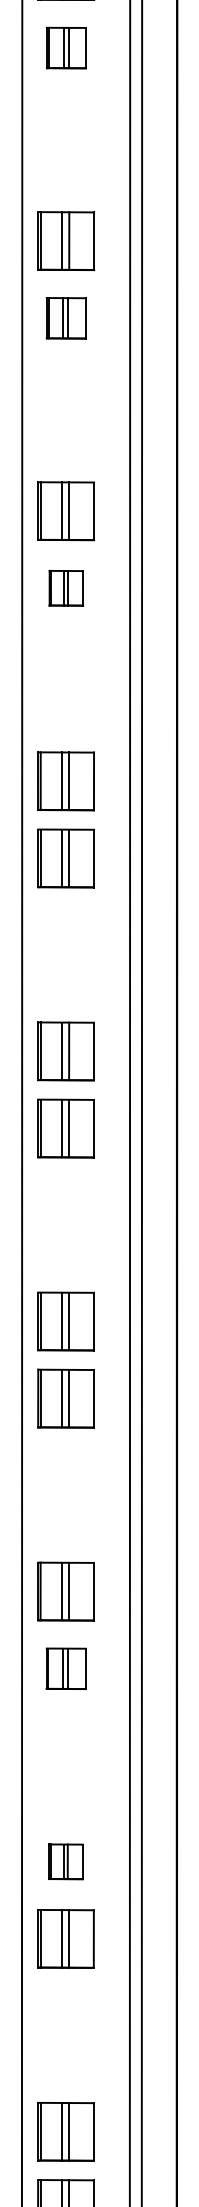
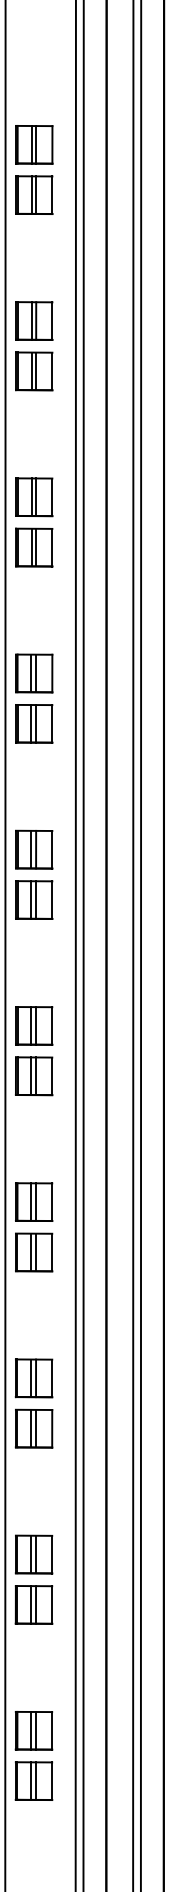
part: (66, 47) -> (34, 194), size x1.43
part: (66, 318) -> (34, 371), size x1.43
part: (66, 588) -> (34, 547), size x1.67
part: (66, 1668) -> (34, 1252), size x1.43
part: (65, 1861) -> (33, 1378), size x1.67

